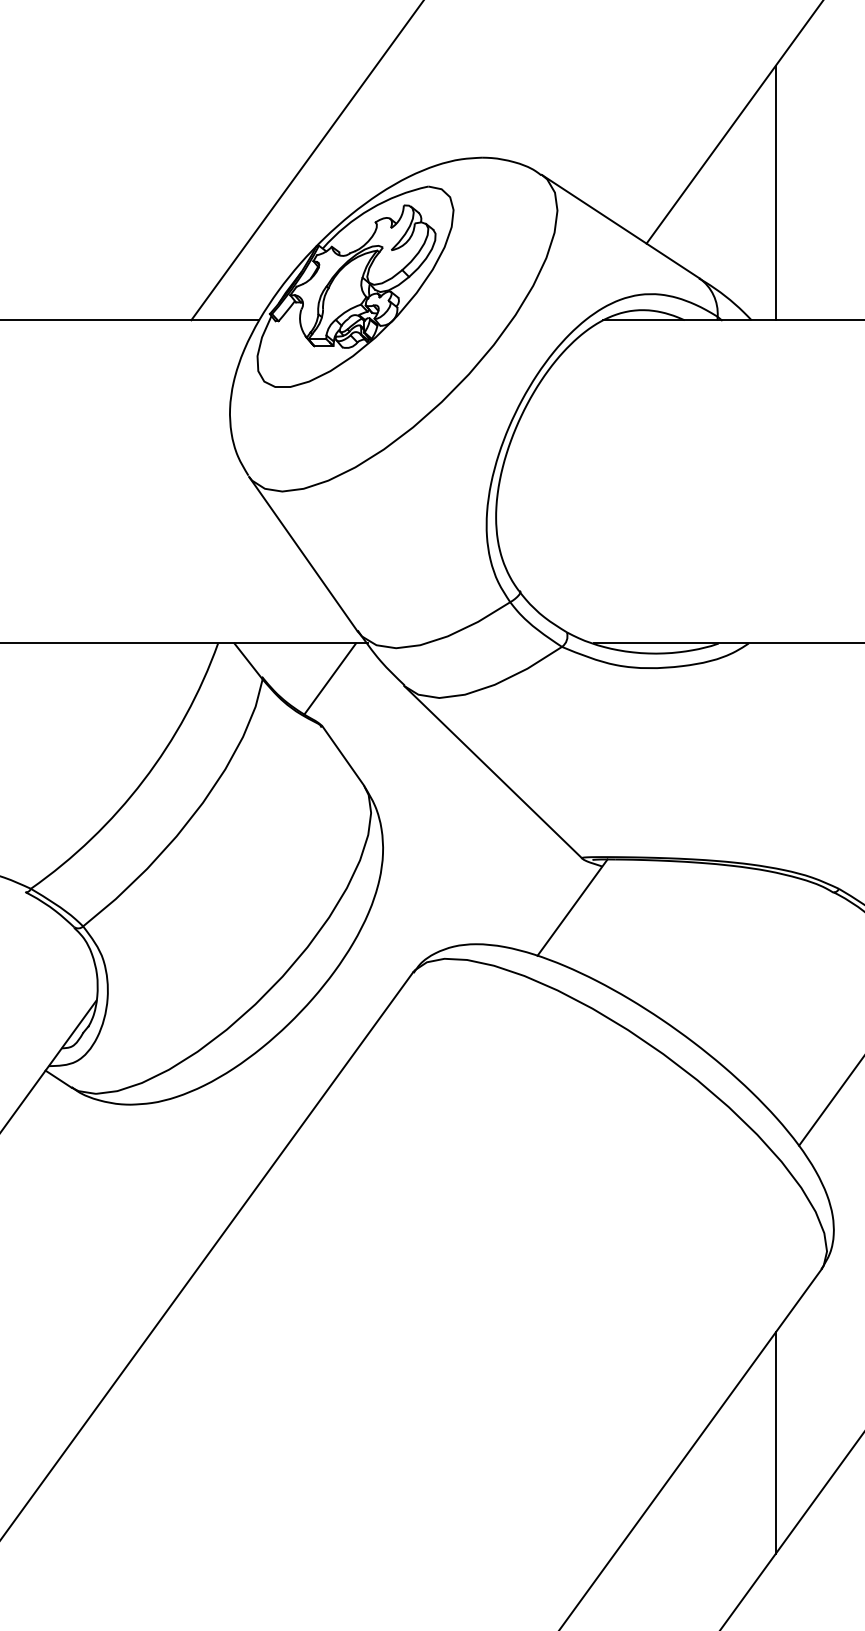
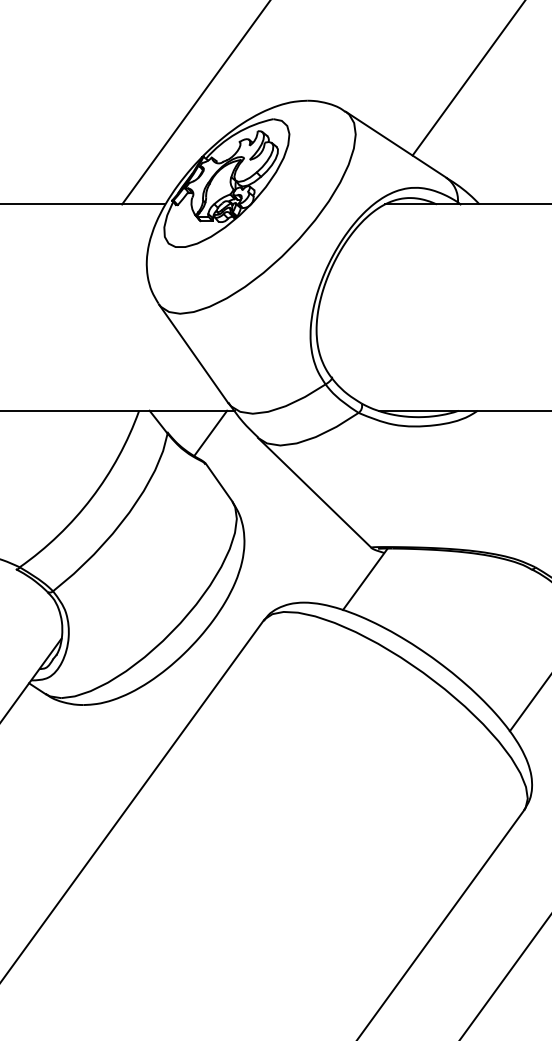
line: (776, 191) -> (495, 122), removed
line: (776, 1442) -> (495, 920), removed

